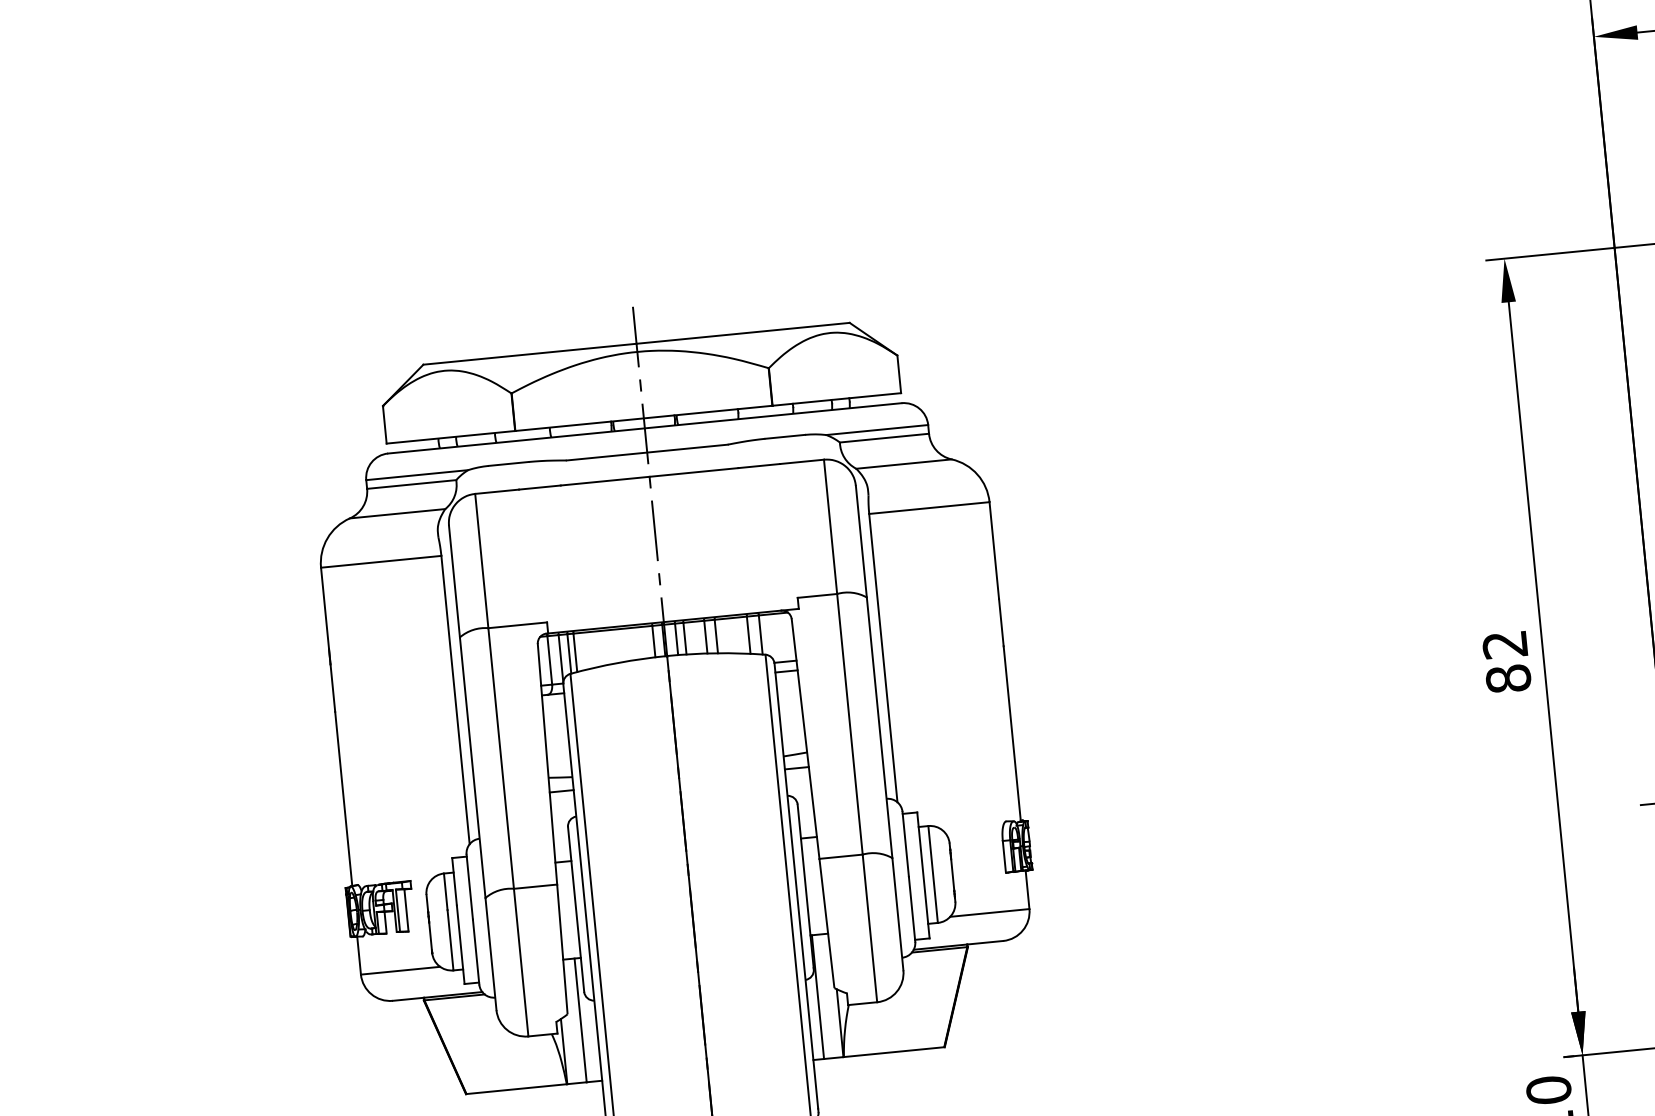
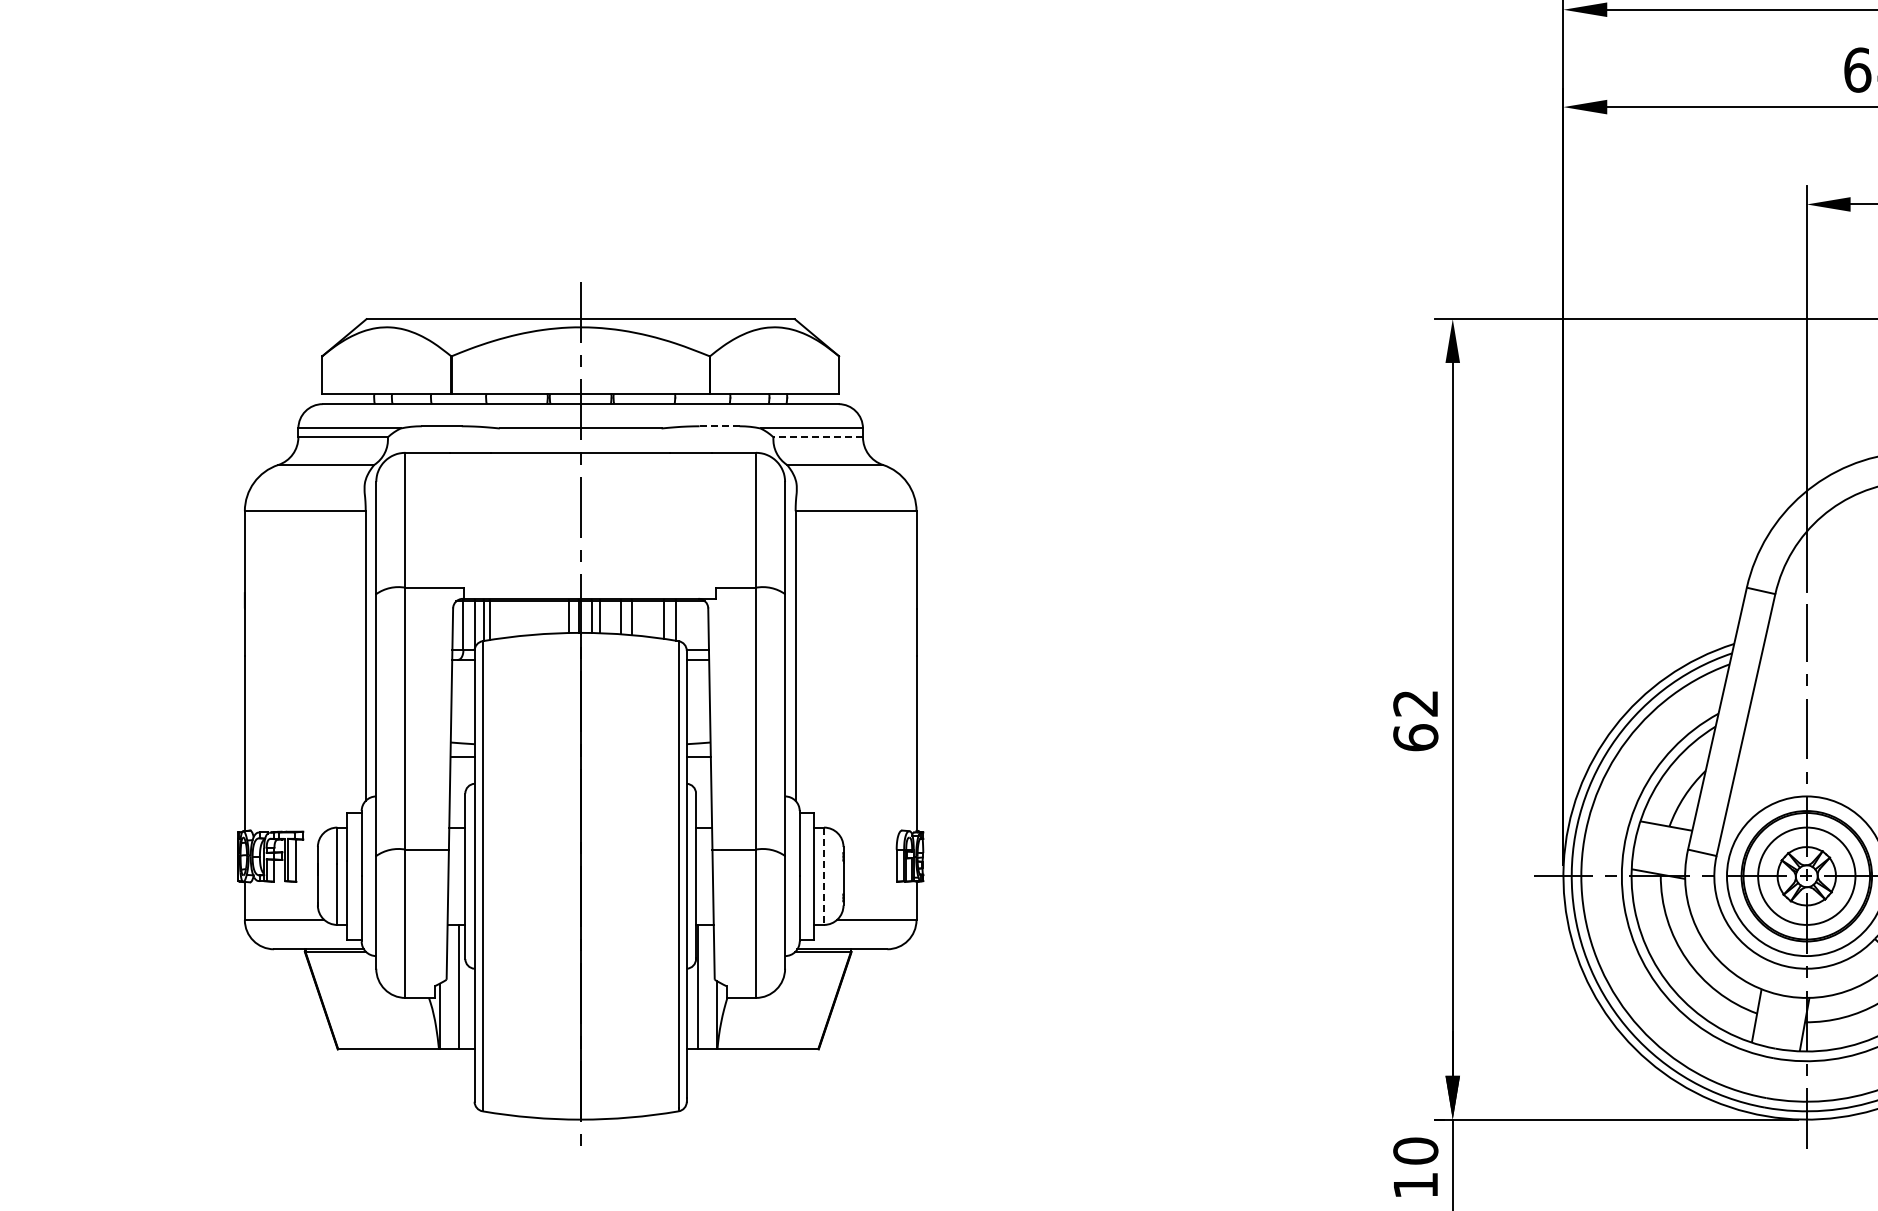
line: (785, 437) -> (719, 426), solid -> dashed
line: (884, 438) -> (818, 437), solid -> dashed
text: (1508, 678) -> (1415, 737), 82 -> 62
line: (933, 874) -> (824, 876), solid -> dashed

